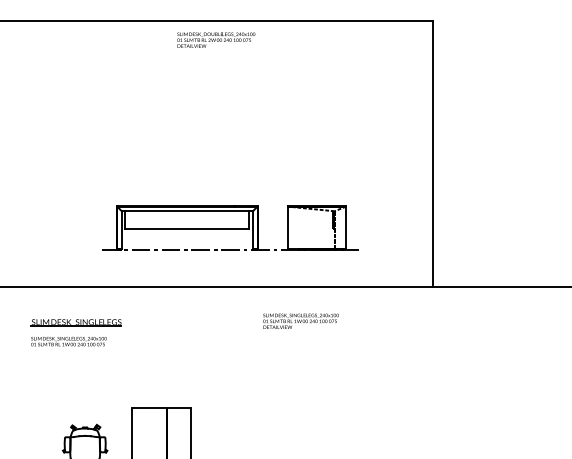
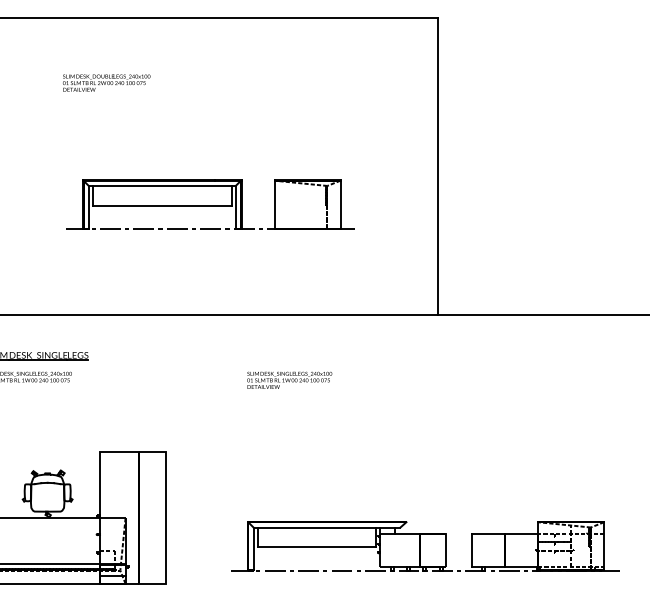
text: (216, 39) -> (106, 82), moved
part: (230, 227) -> (210, 204), moved
text: (300, 320) -> (289, 379), moved

